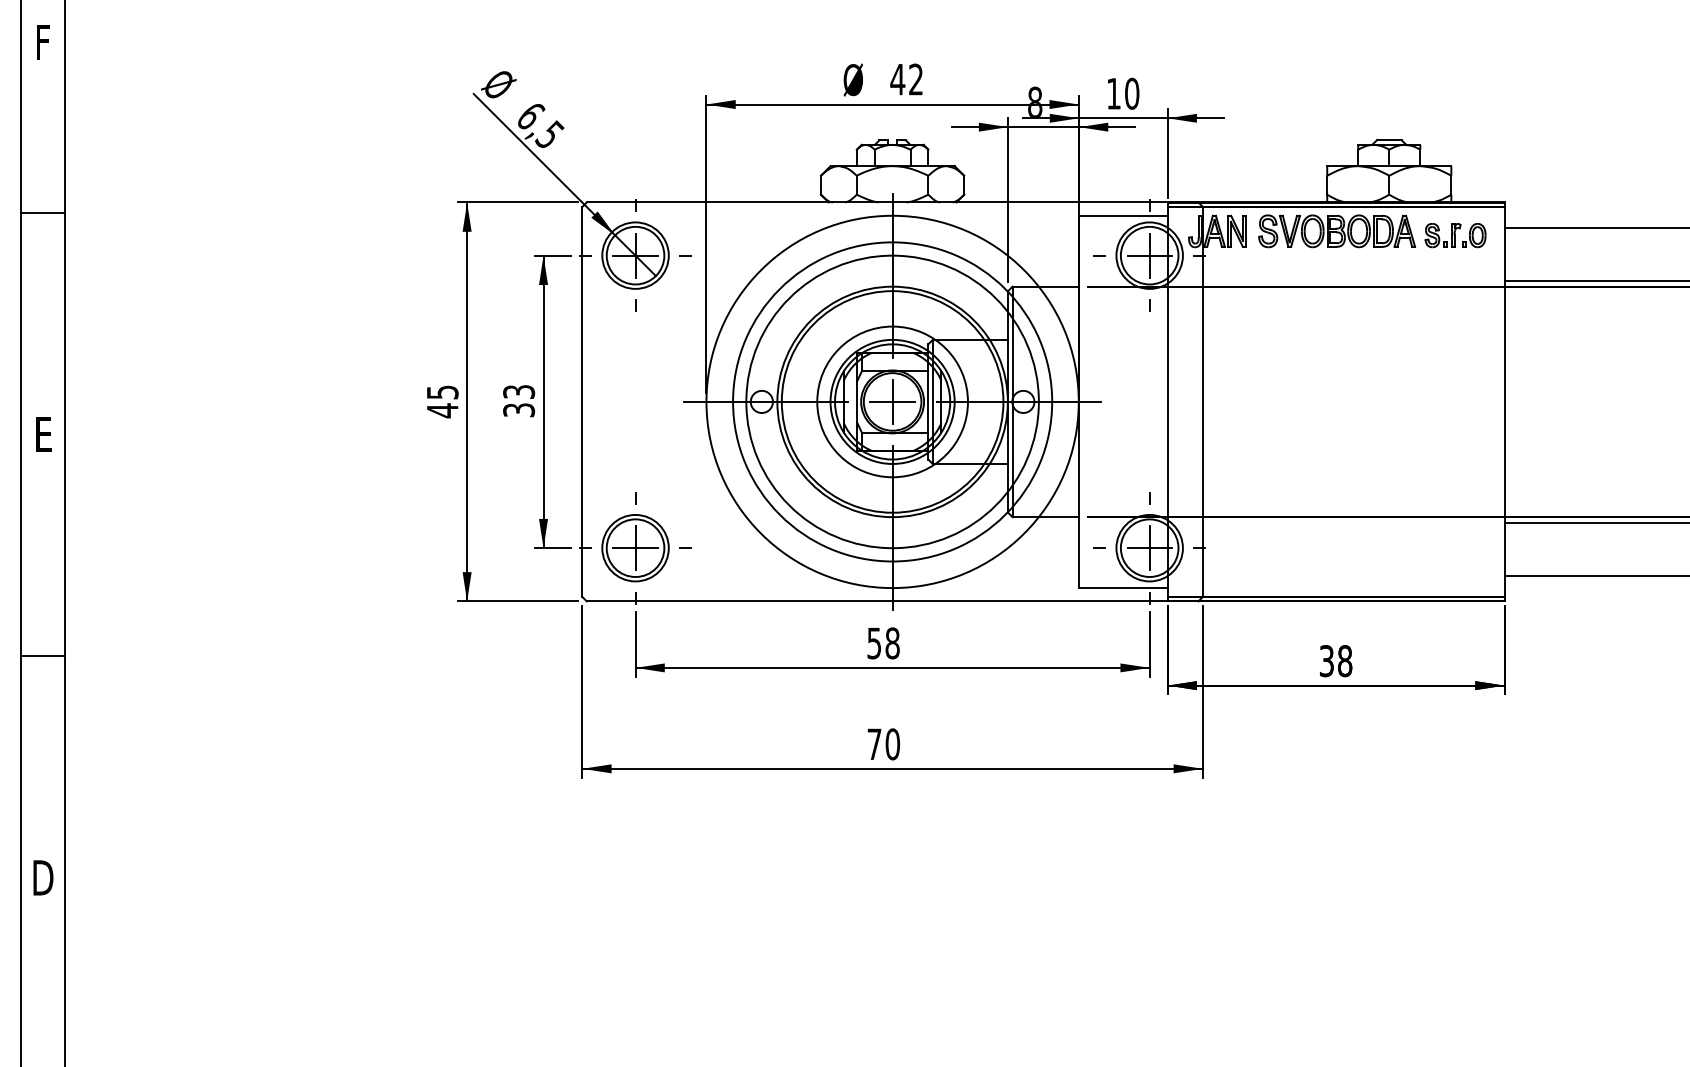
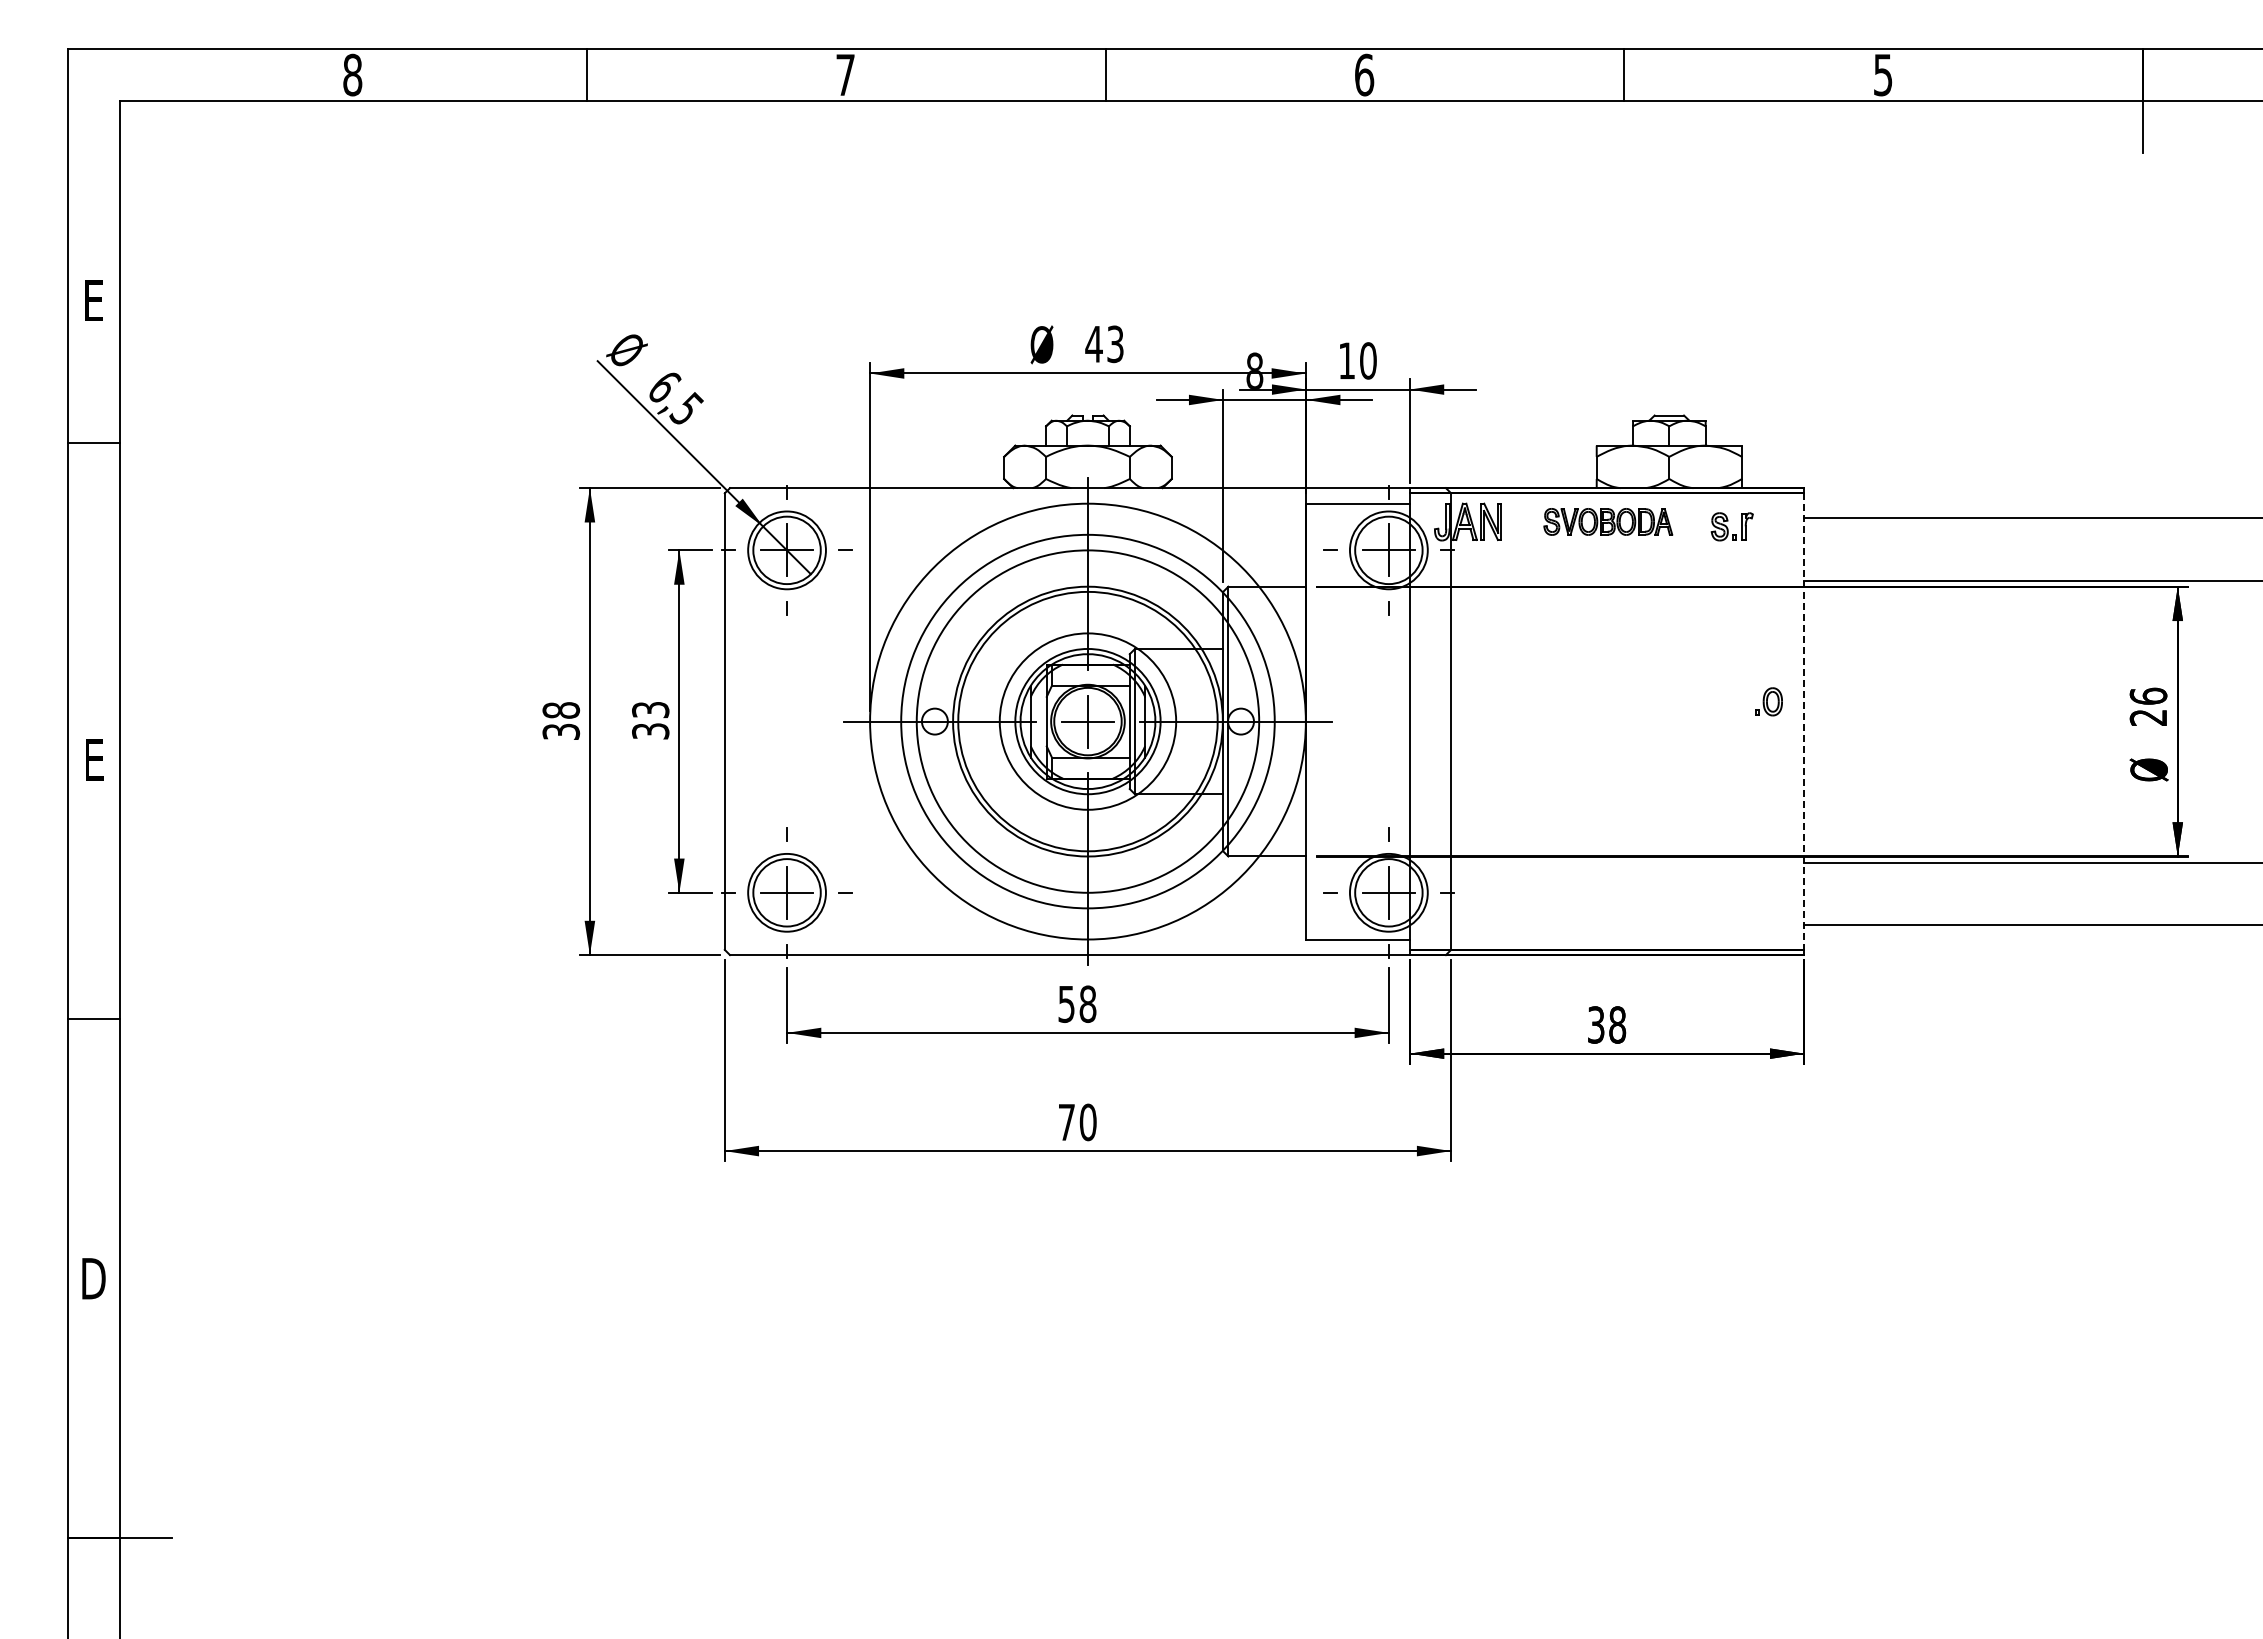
text: (43, 42) -> (93, 300), F -> E
text: (916, 79) -> (1115, 344), 42 -> 43
line: (43, 213) -> (93, 443), moved
part: (1337, 230) -> (1608, 521), size x0.7
part: (1473, 235) -> (1768, 701), moved
text: (442, 401) -> (561, 721), 45 -> 38
line: (1504, 402) -> (1804, 722), solid -> dashed

